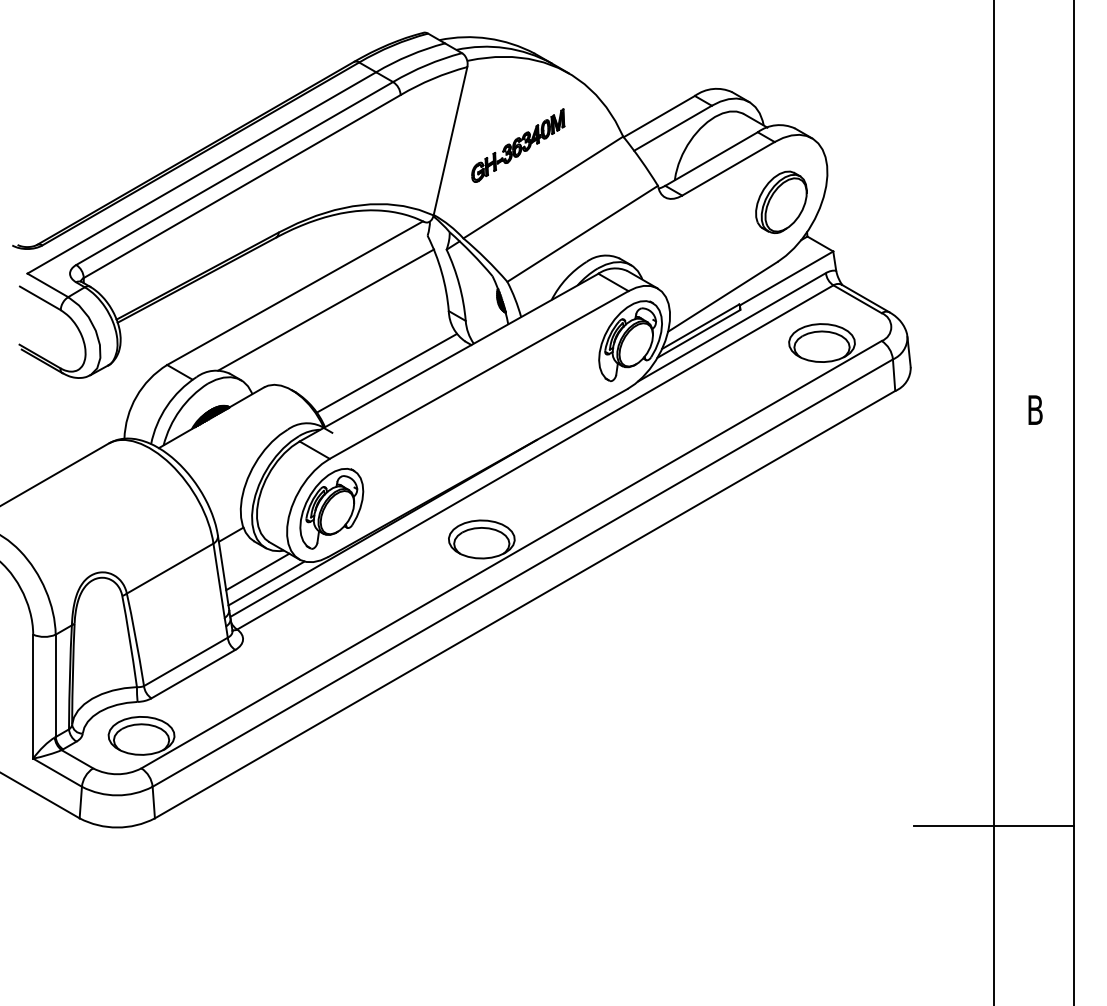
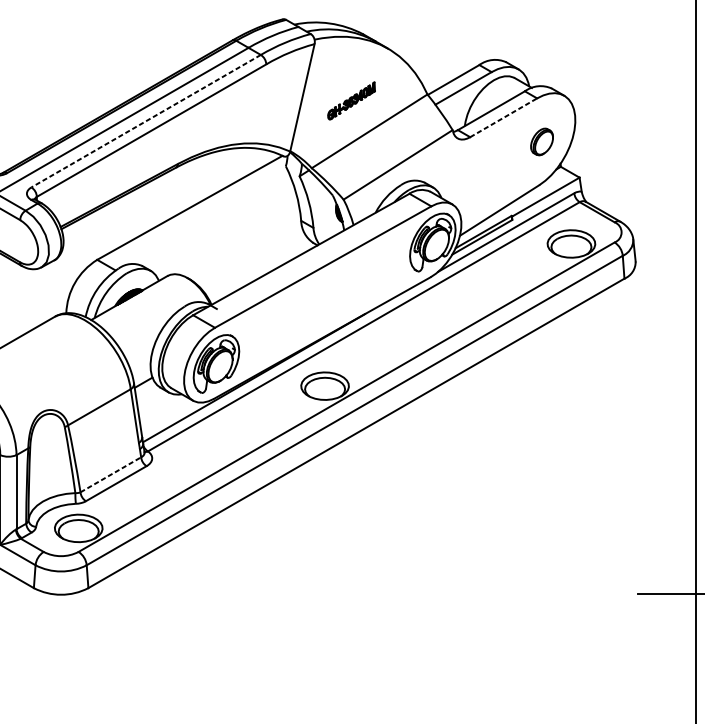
part: (518, 145) -> (351, 100), size x0.7
line: (728, 168) -> (503, 117), solid -> dashed
line: (234, 173) -> (146, 121), solid -> dashed
part: (781, 201) -> (542, 141), size x0.6
line: (326, 309) -> (212, 219), removed
line: (386, 372) -> (256, 265), removed
line: (257, 571) -> (162, 409), removed
line: (266, 583) -> (169, 418), removed
line: (186, 661) -> (111, 474), solid -> dashed

